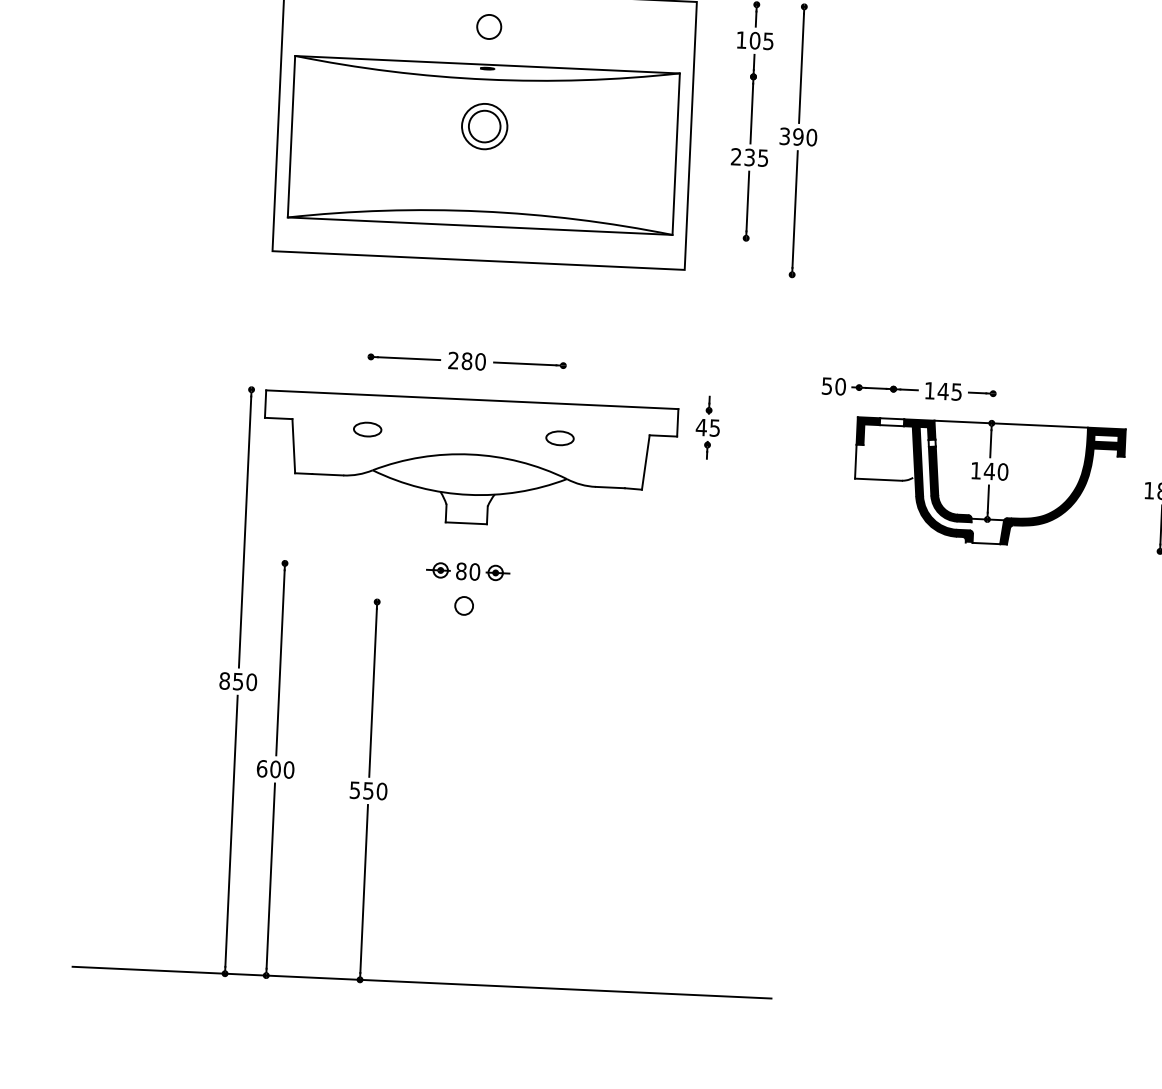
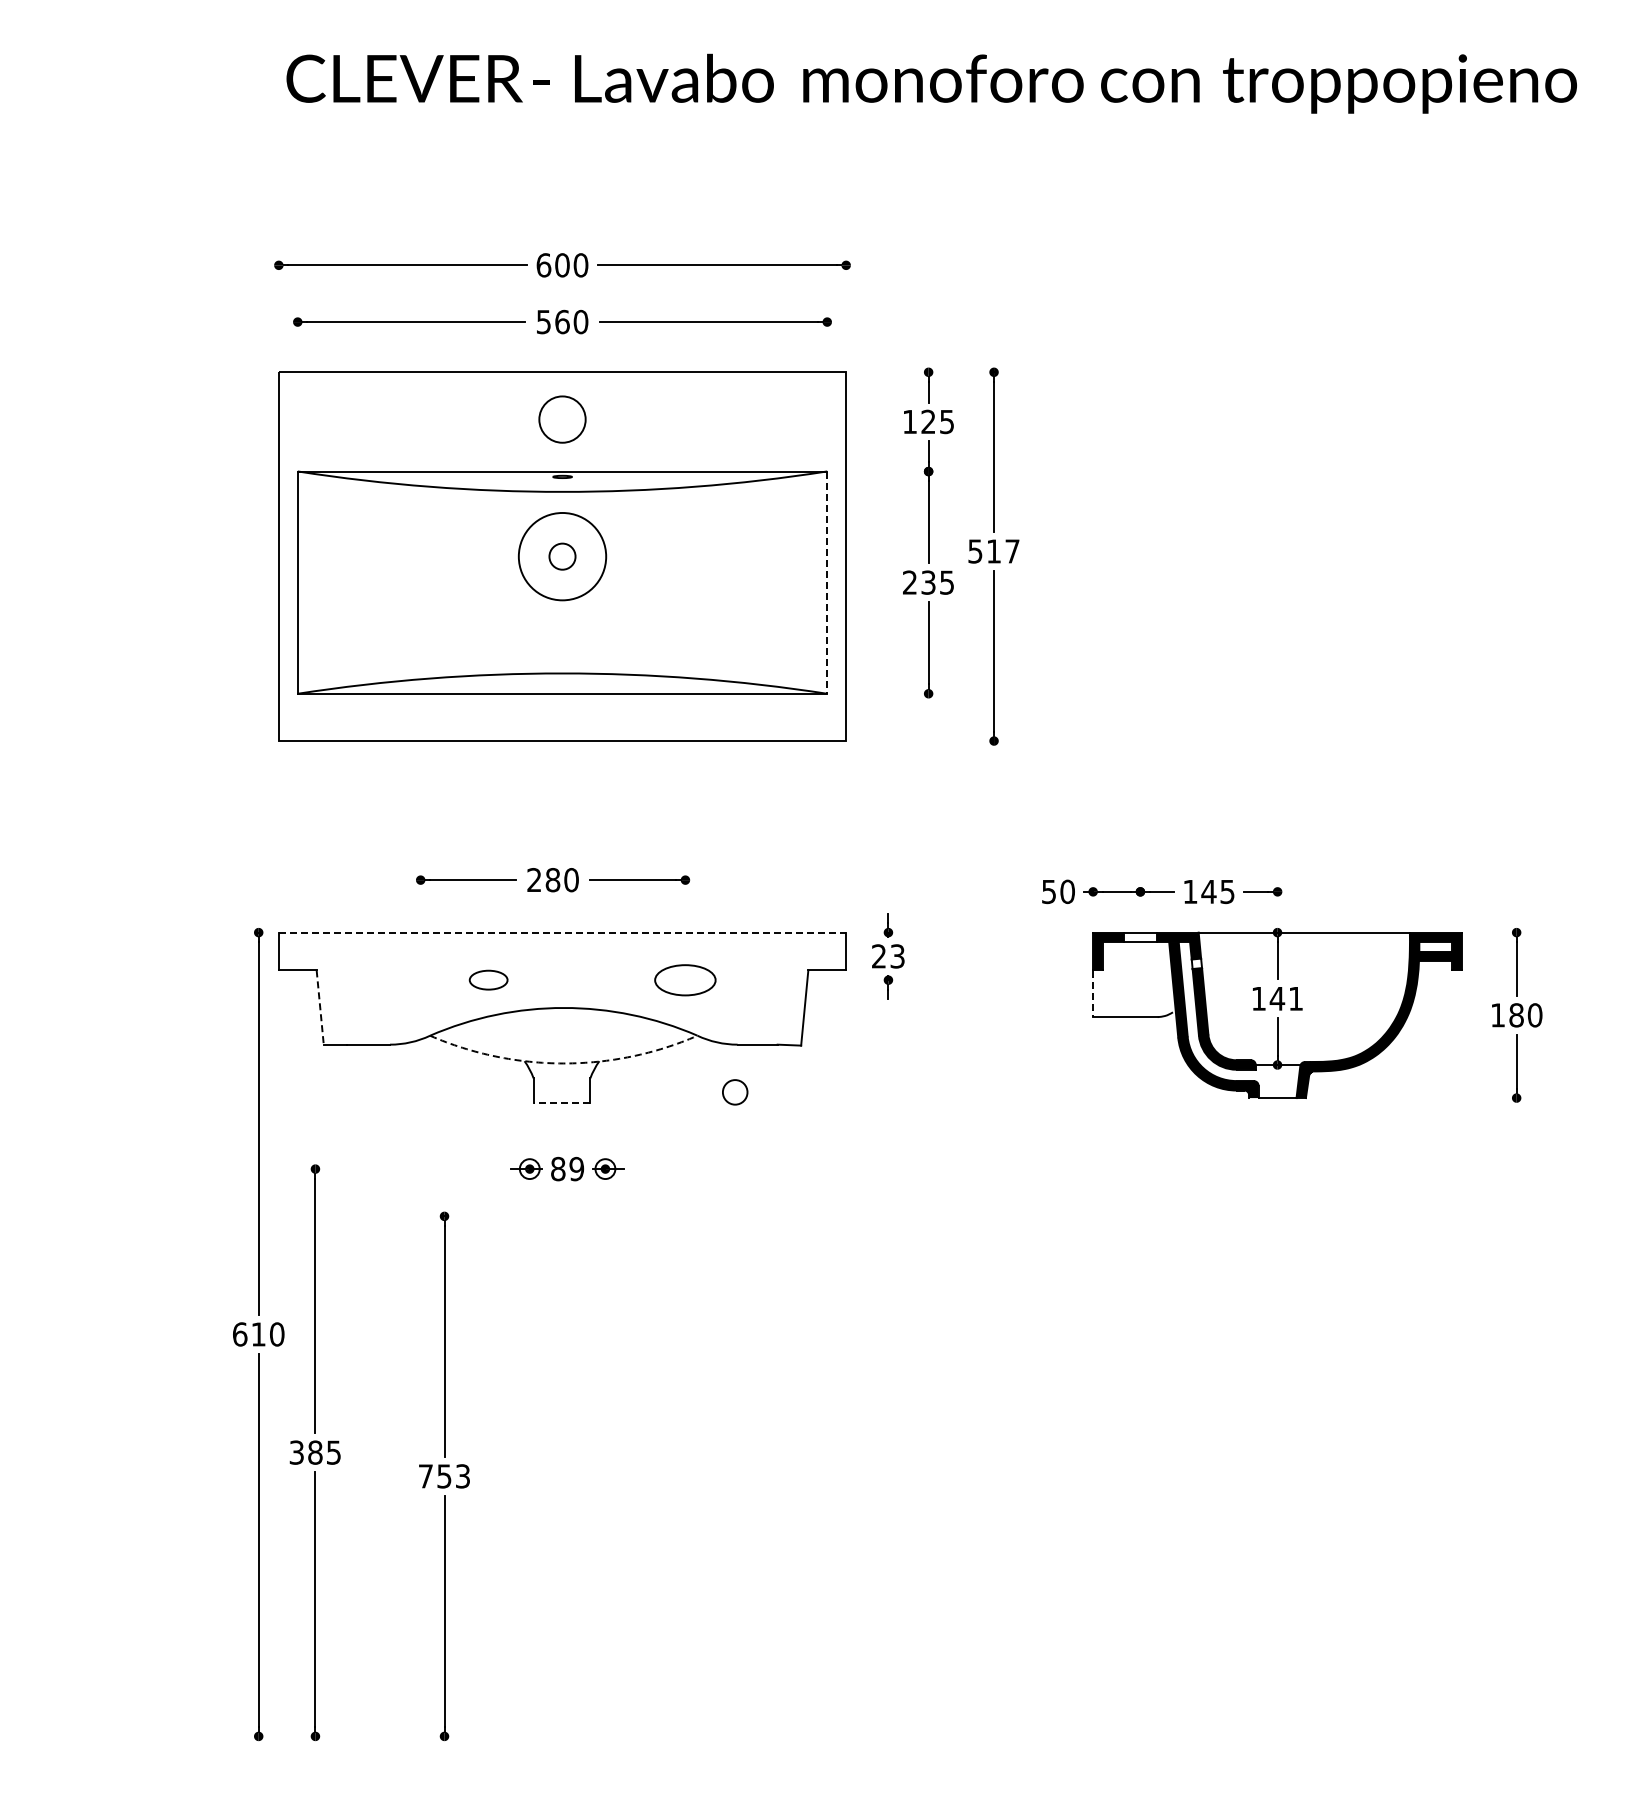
circle: (489, 26) -> (562, 419), size x1.4
text: (755, 40) -> (928, 421), 105 -> 125
circle: (484, 126) -> (562, 556), size x0.6
circle: (484, 126) -> (562, 556), size x1.4
text: (798, 137) -> (994, 551), 390 -> 517
line: (676, 154) -> (827, 583), solid -> dashed
line: (472, 399) -> (562, 932), solid -> dashed
text: (707, 427) -> (887, 956), 45 -> 23
part: (367, 429) -> (488, 979), moved
part: (560, 437) -> (685, 979), size x1.6
line: (293, 446) -> (320, 1008), solid -> dashed
line: (856, 462) -> (1093, 994), solid -> dashed
text: (1002, 471) -> (1295, 998), 140 -> 141
arc: (468, 494) -> (563, 1063), solid -> dashed
line: (465, 523) -> (561, 1102), solid -> dashed
text: (474, 572) -> (576, 1169), 80 -> 89
circle: (464, 606) -> (735, 1092), moved
text: (230, 681) -> (248, 1334), 850 -> 610
text: (275, 769) -> (315, 1452), 600 -> 385
text: (368, 790) -> (444, 1476), 550 -> 753
line: (421, 982) -> (529, 1736), removed

